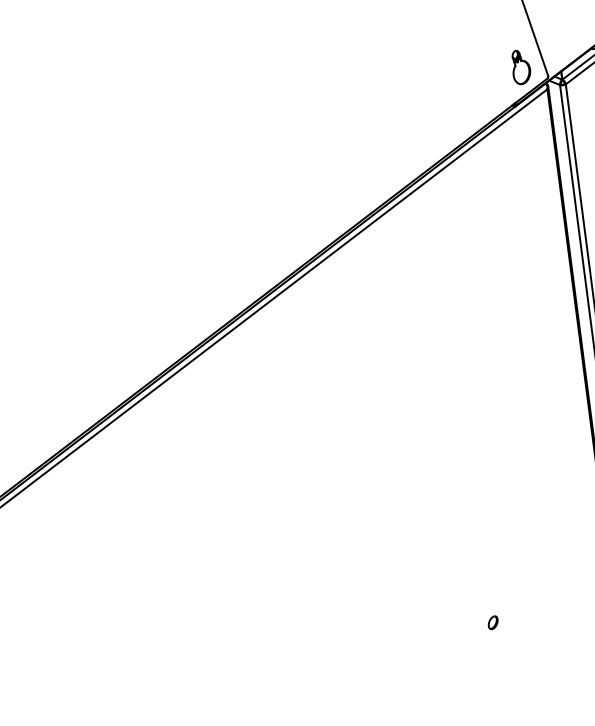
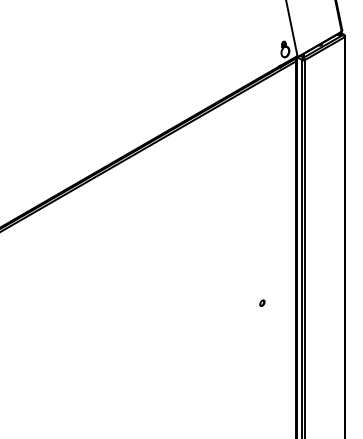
part: (493, 621) -> (262, 302), moved

